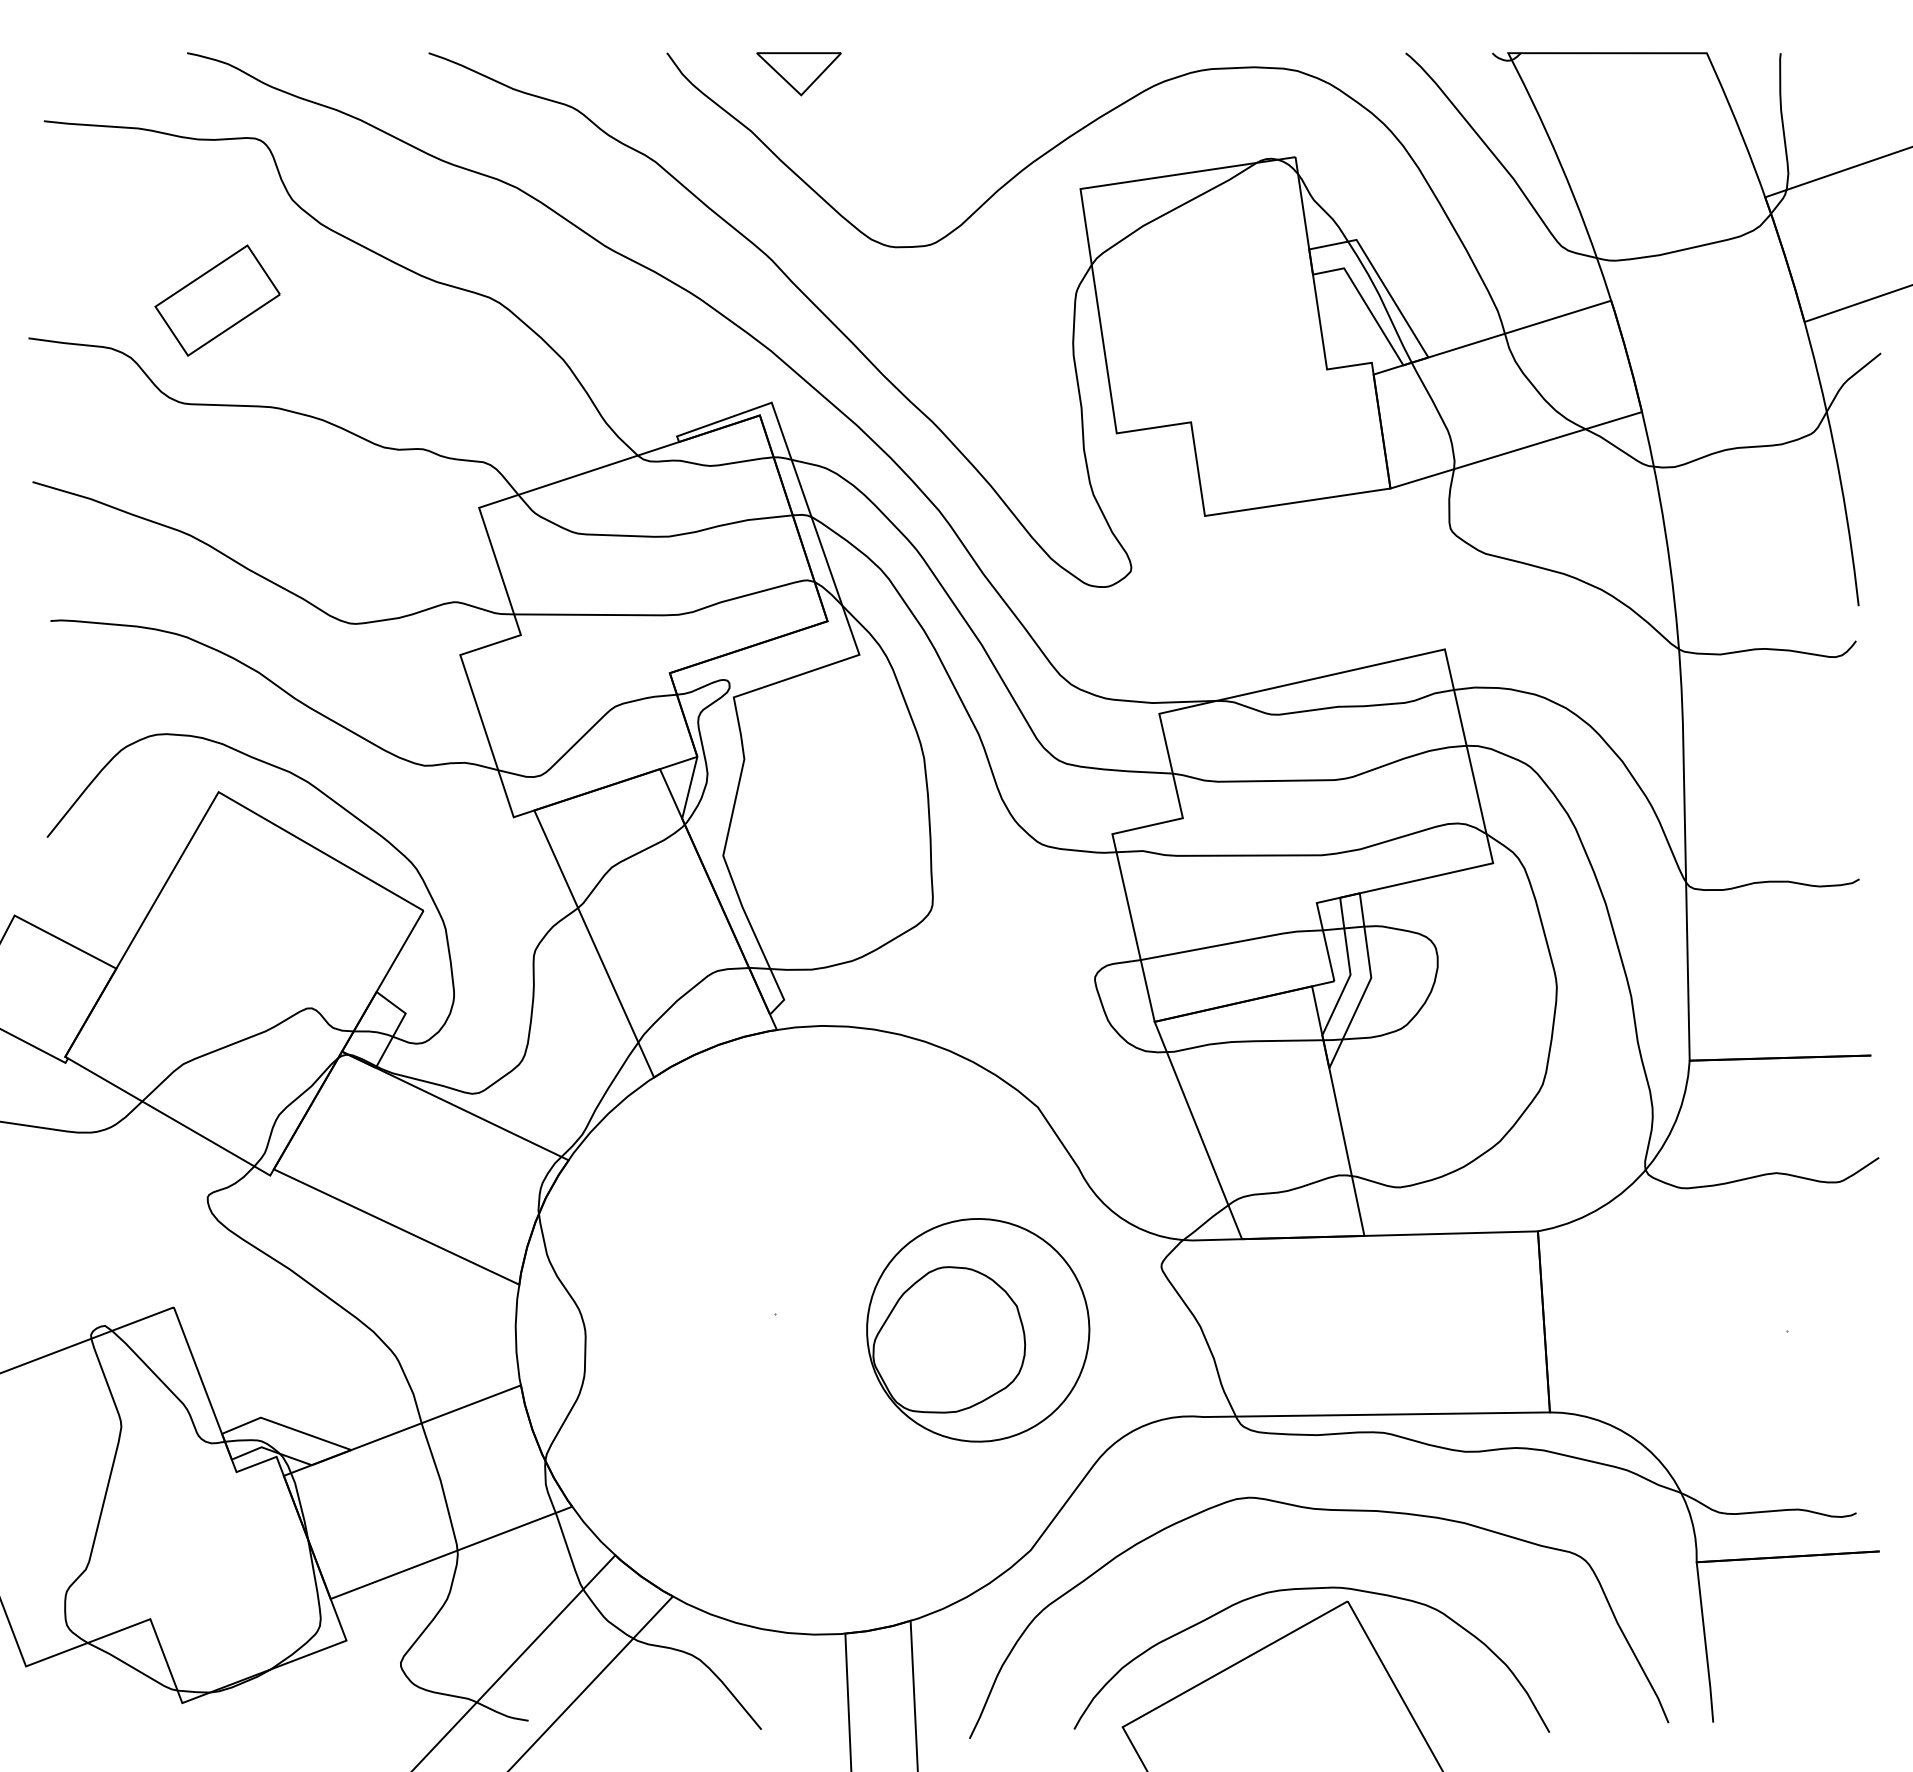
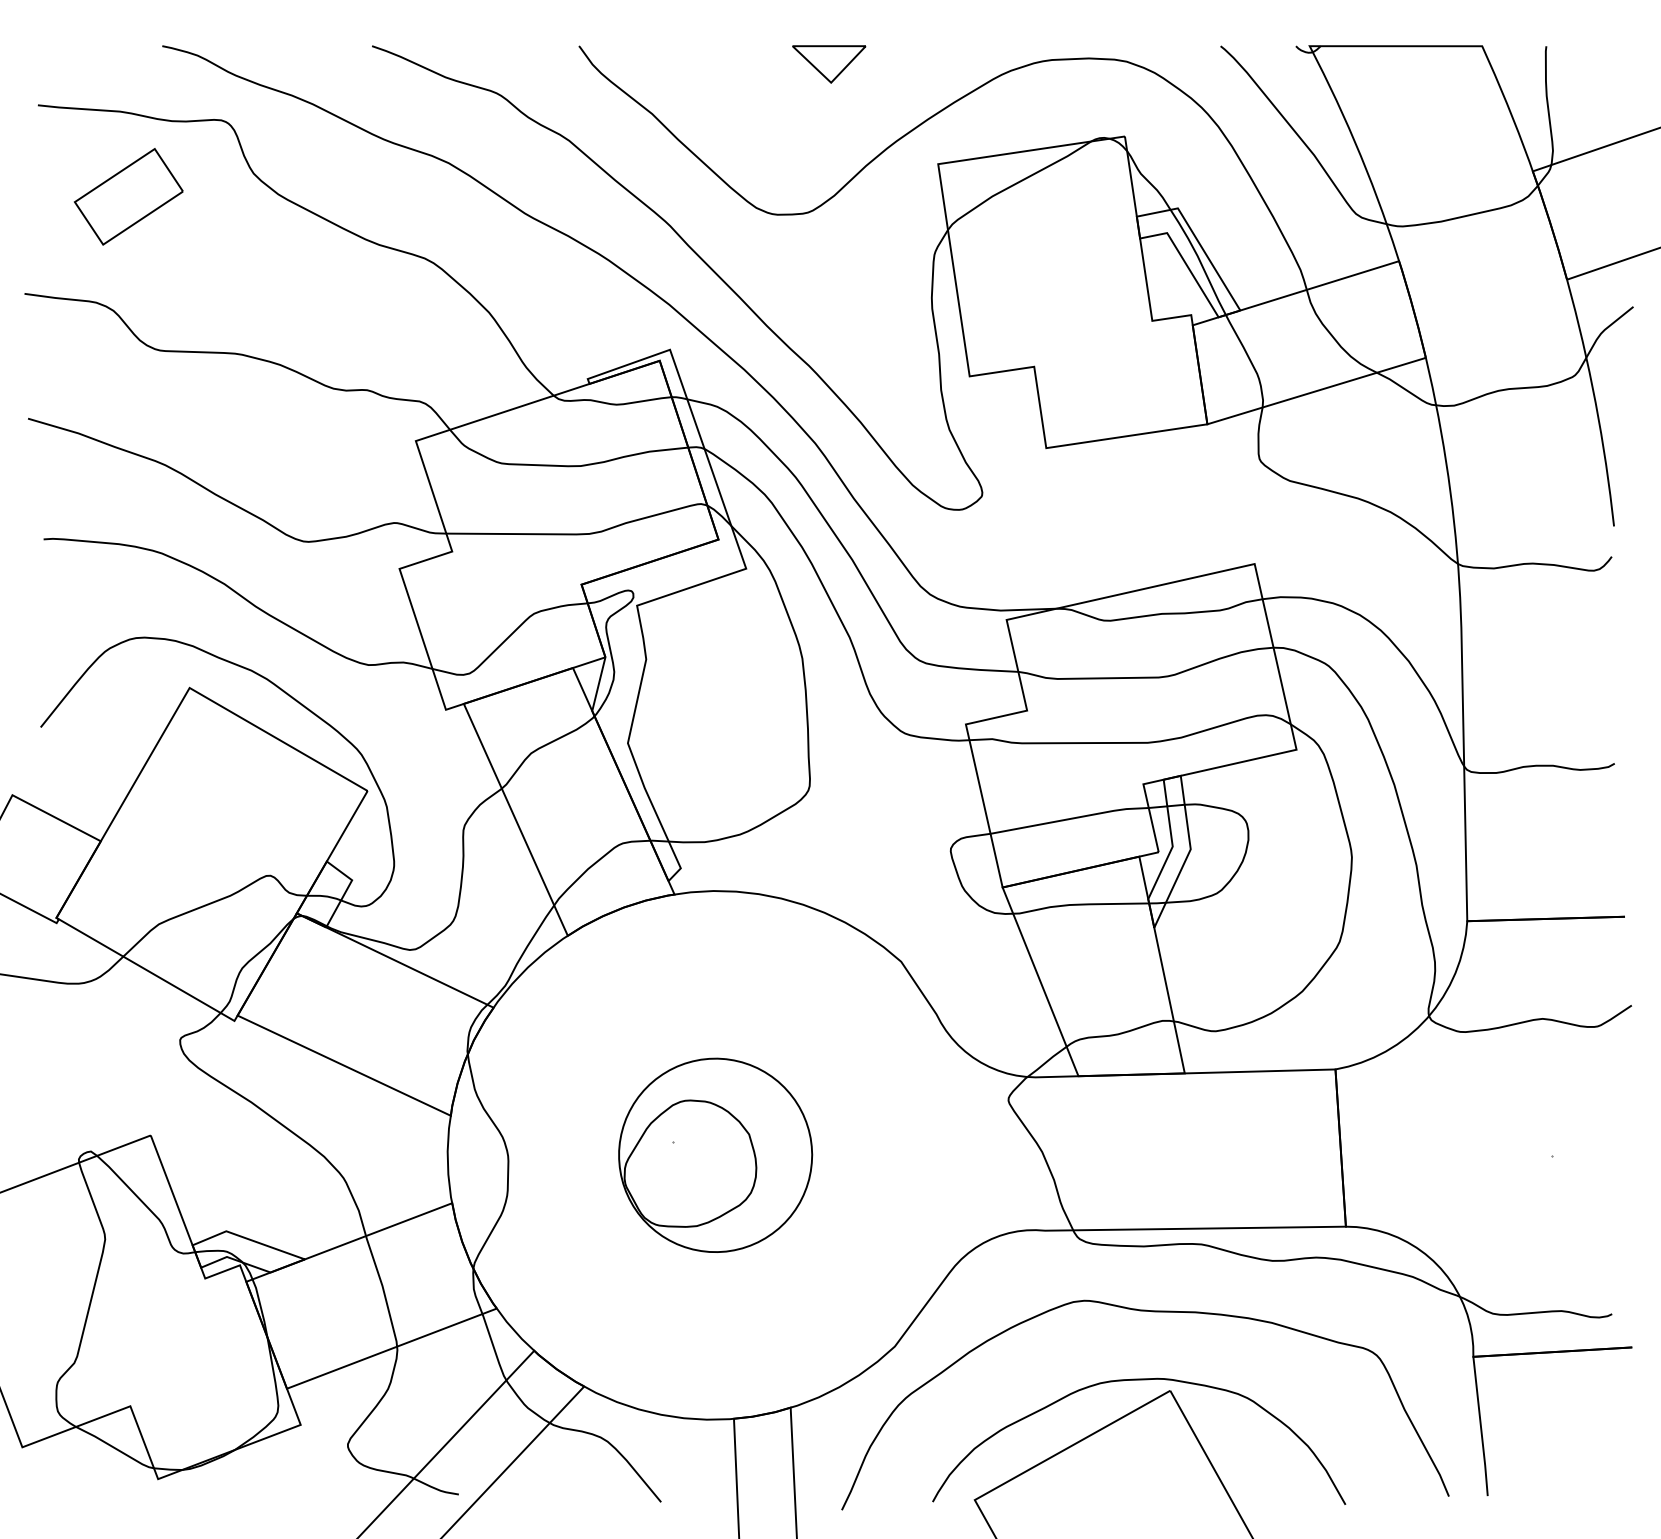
part: (798, 74) -> (828, 64), moved
part: (217, 300) -> (128, 196), moved
part: (978, 1330) -> (715, 1155), moved

